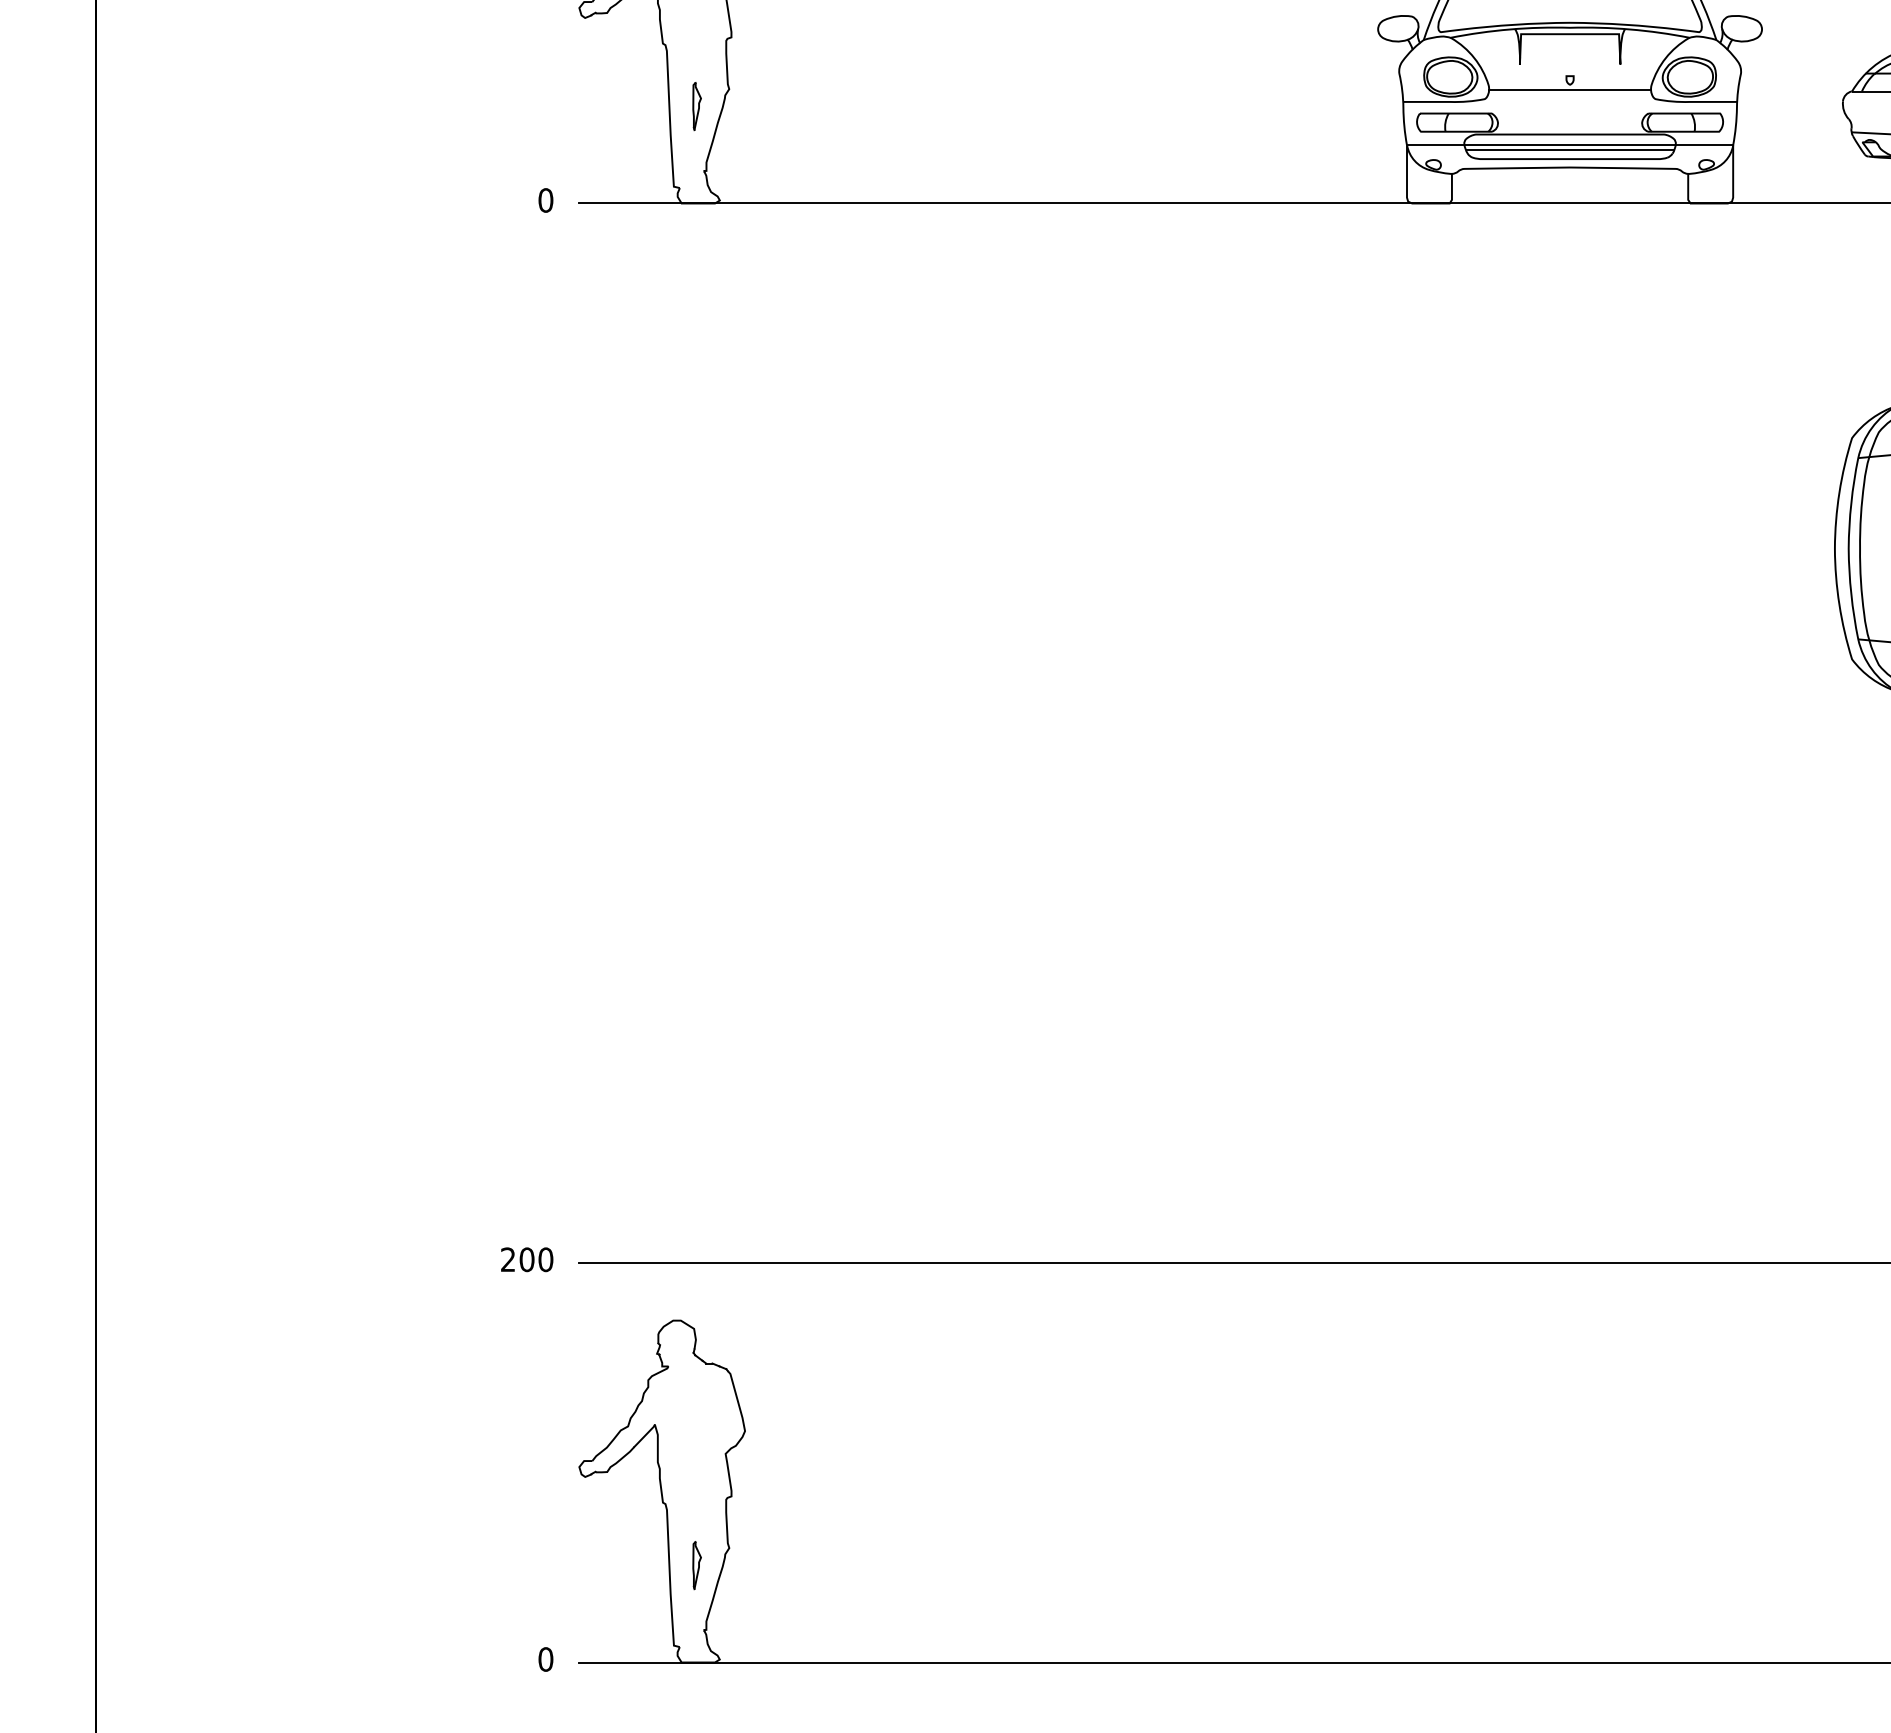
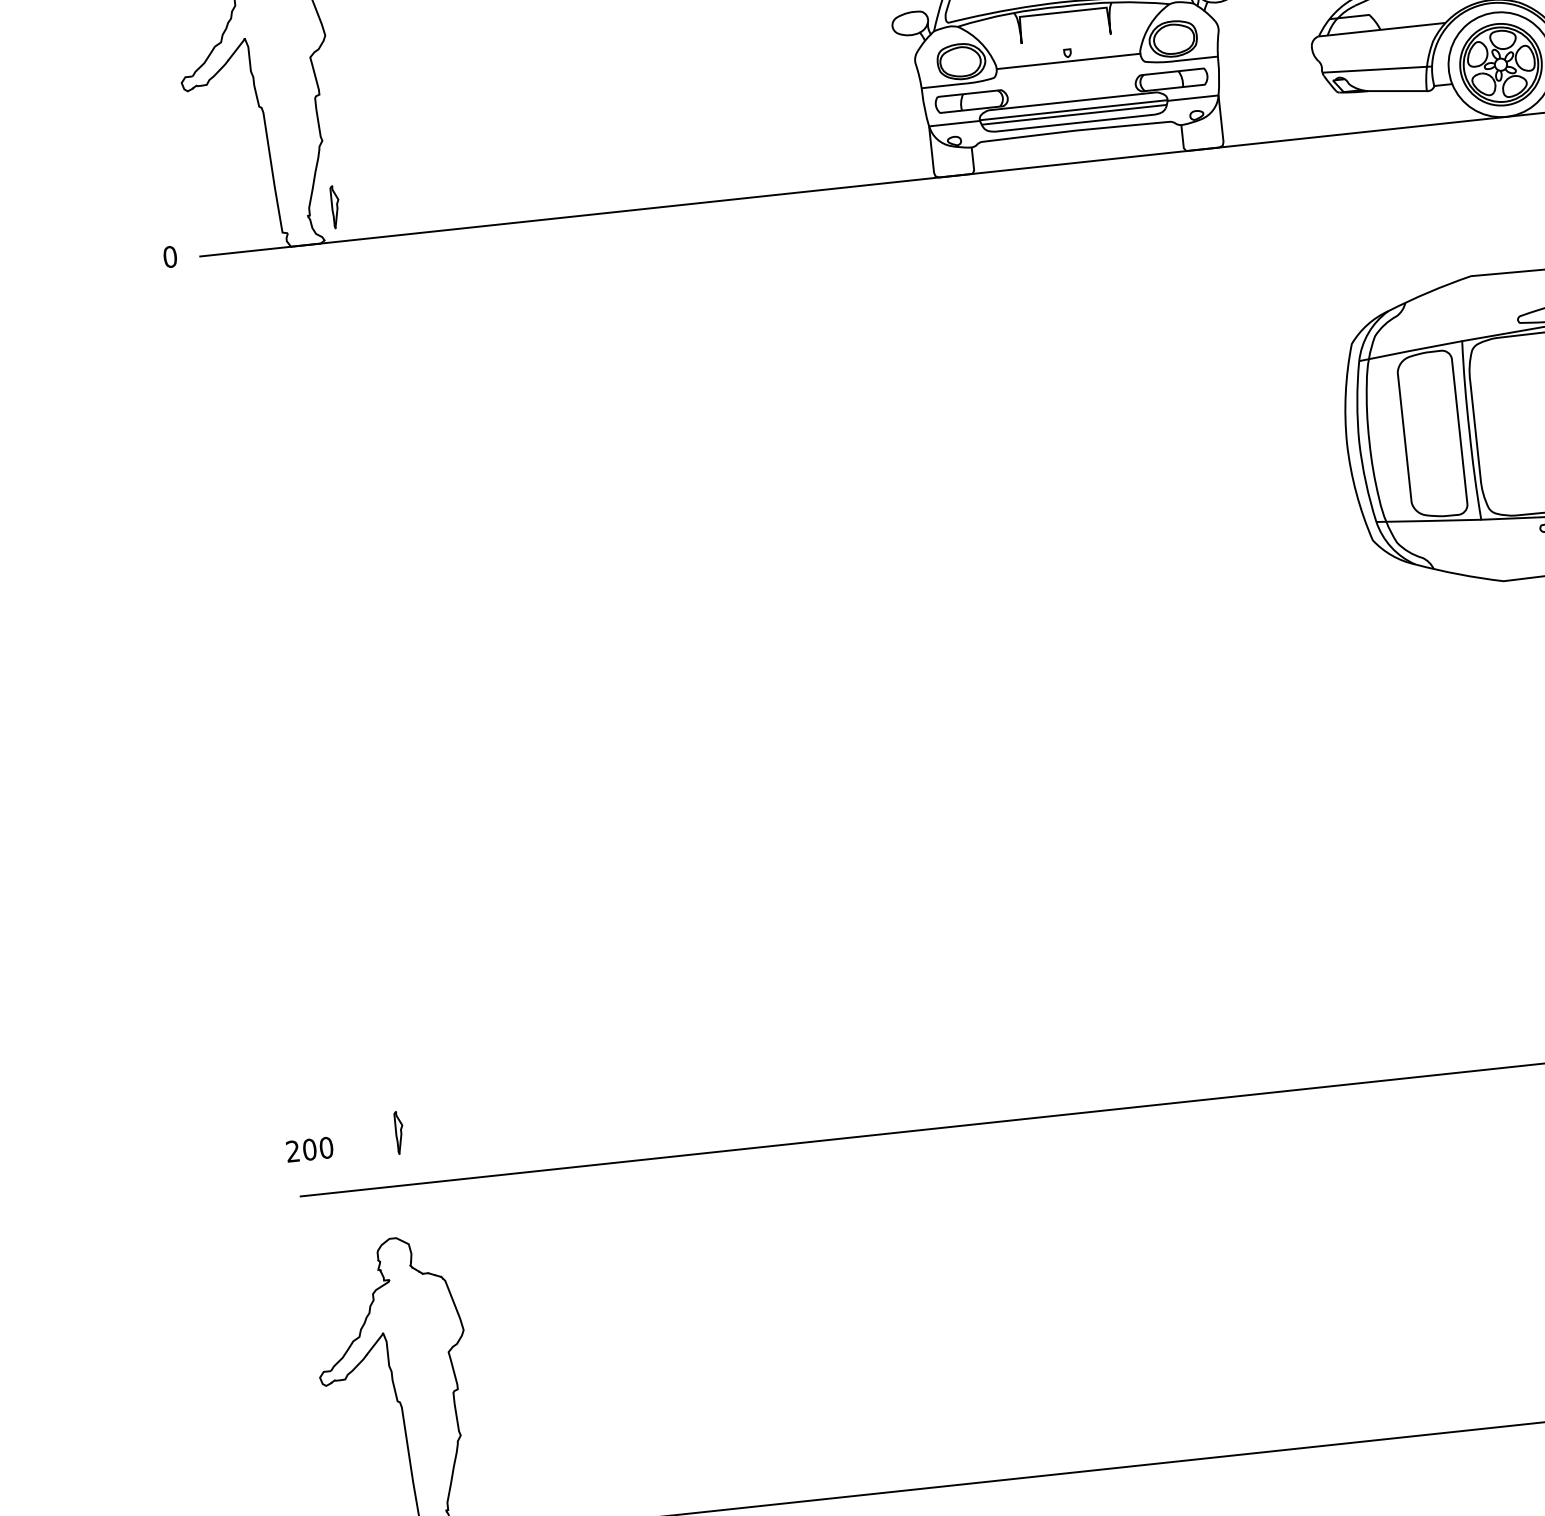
part: (696, 106) -> (335, 207), moved
text: (527, 1259) -> (310, 1149), moved
part: (696, 1565) -> (399, 1132), moved

